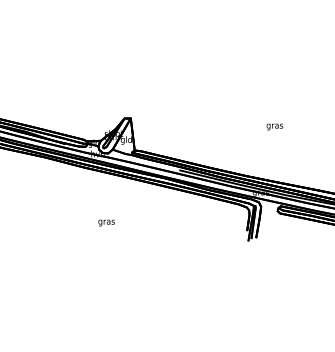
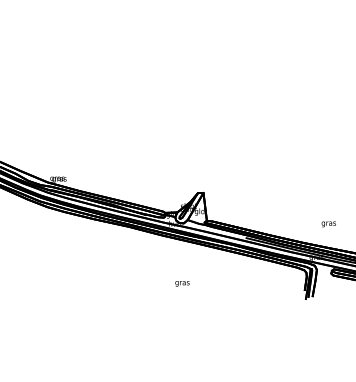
text: (274, 127) -> (328, 224), moved

